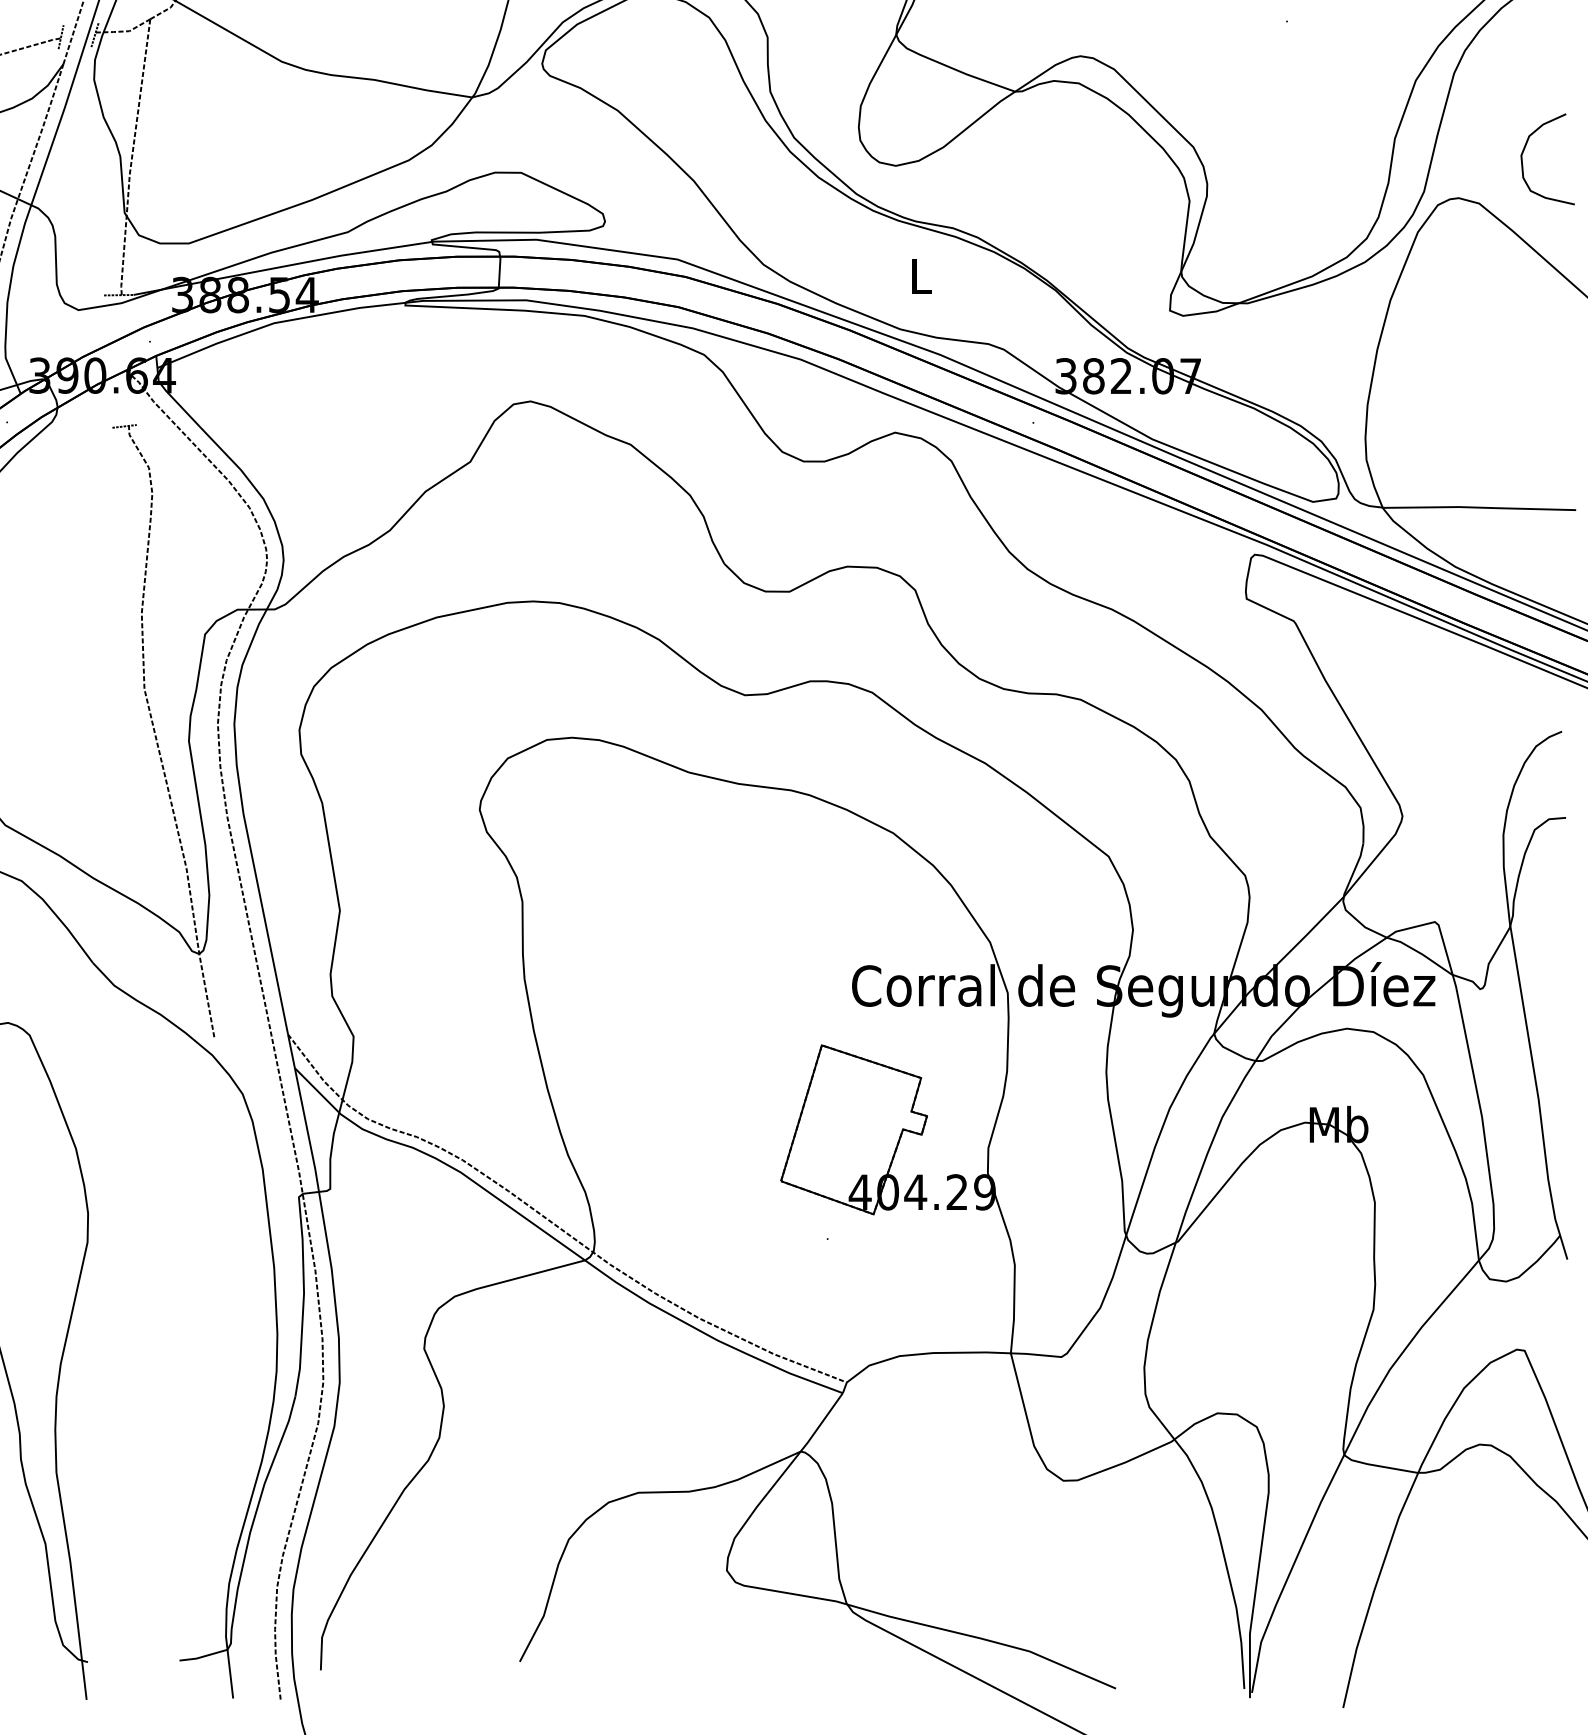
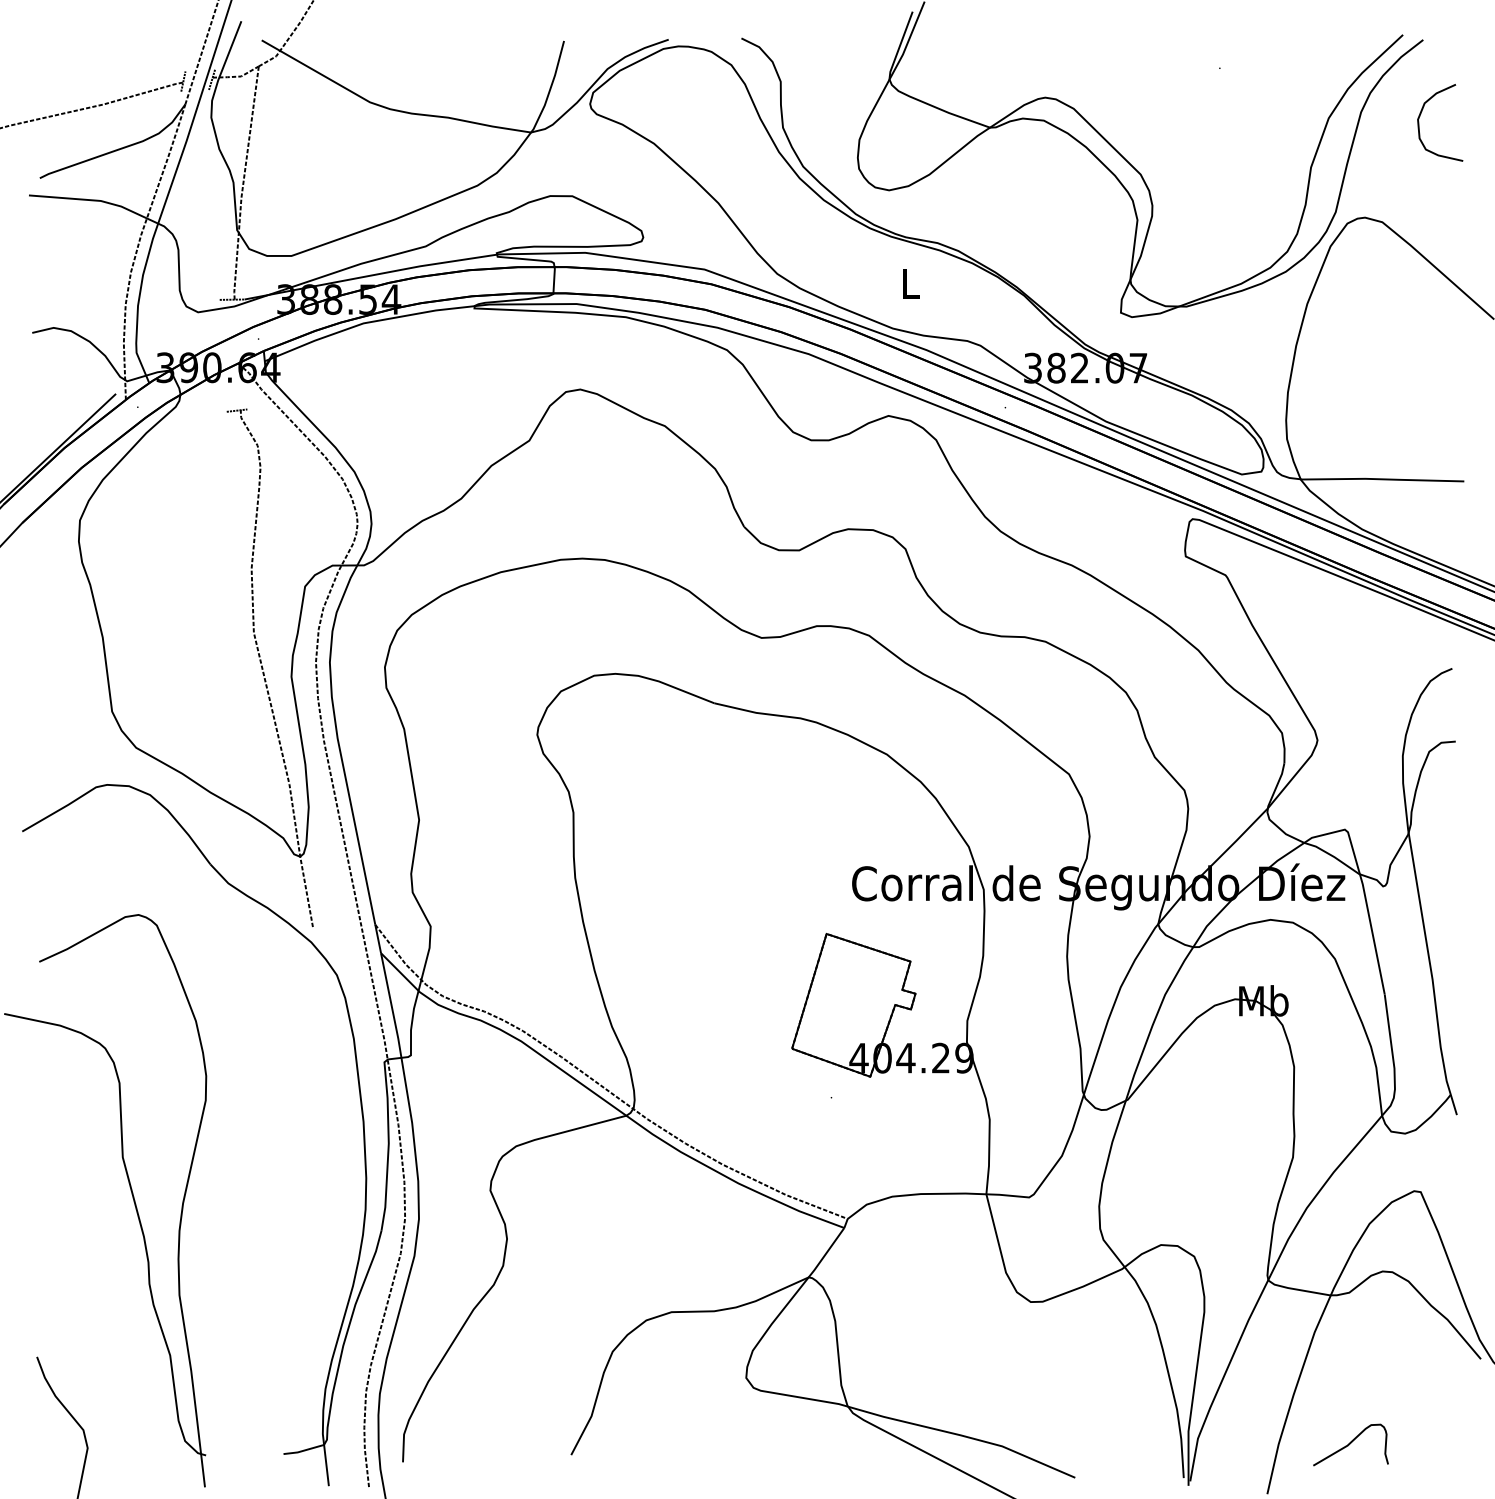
curve: (1525, 149) -> (1421, 114), moved
curve: (1441, 1649) -> (1350, 1444), added

